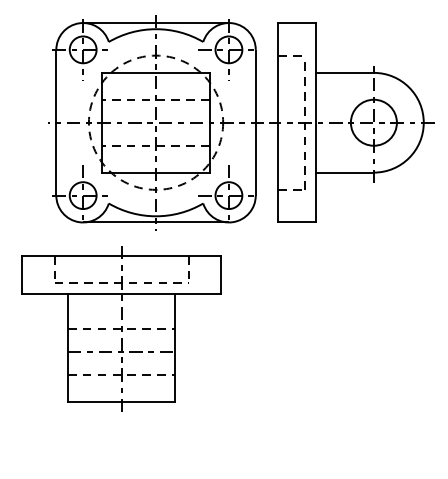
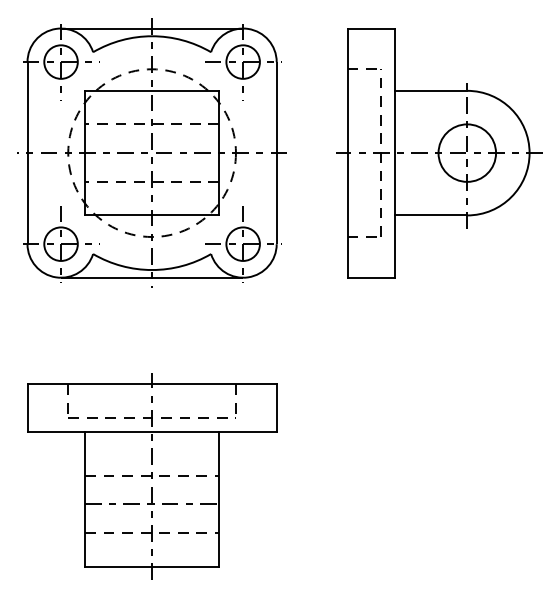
part: (155, 122) -> (151, 152), moved
part: (121, 329) -> (152, 476), moved

